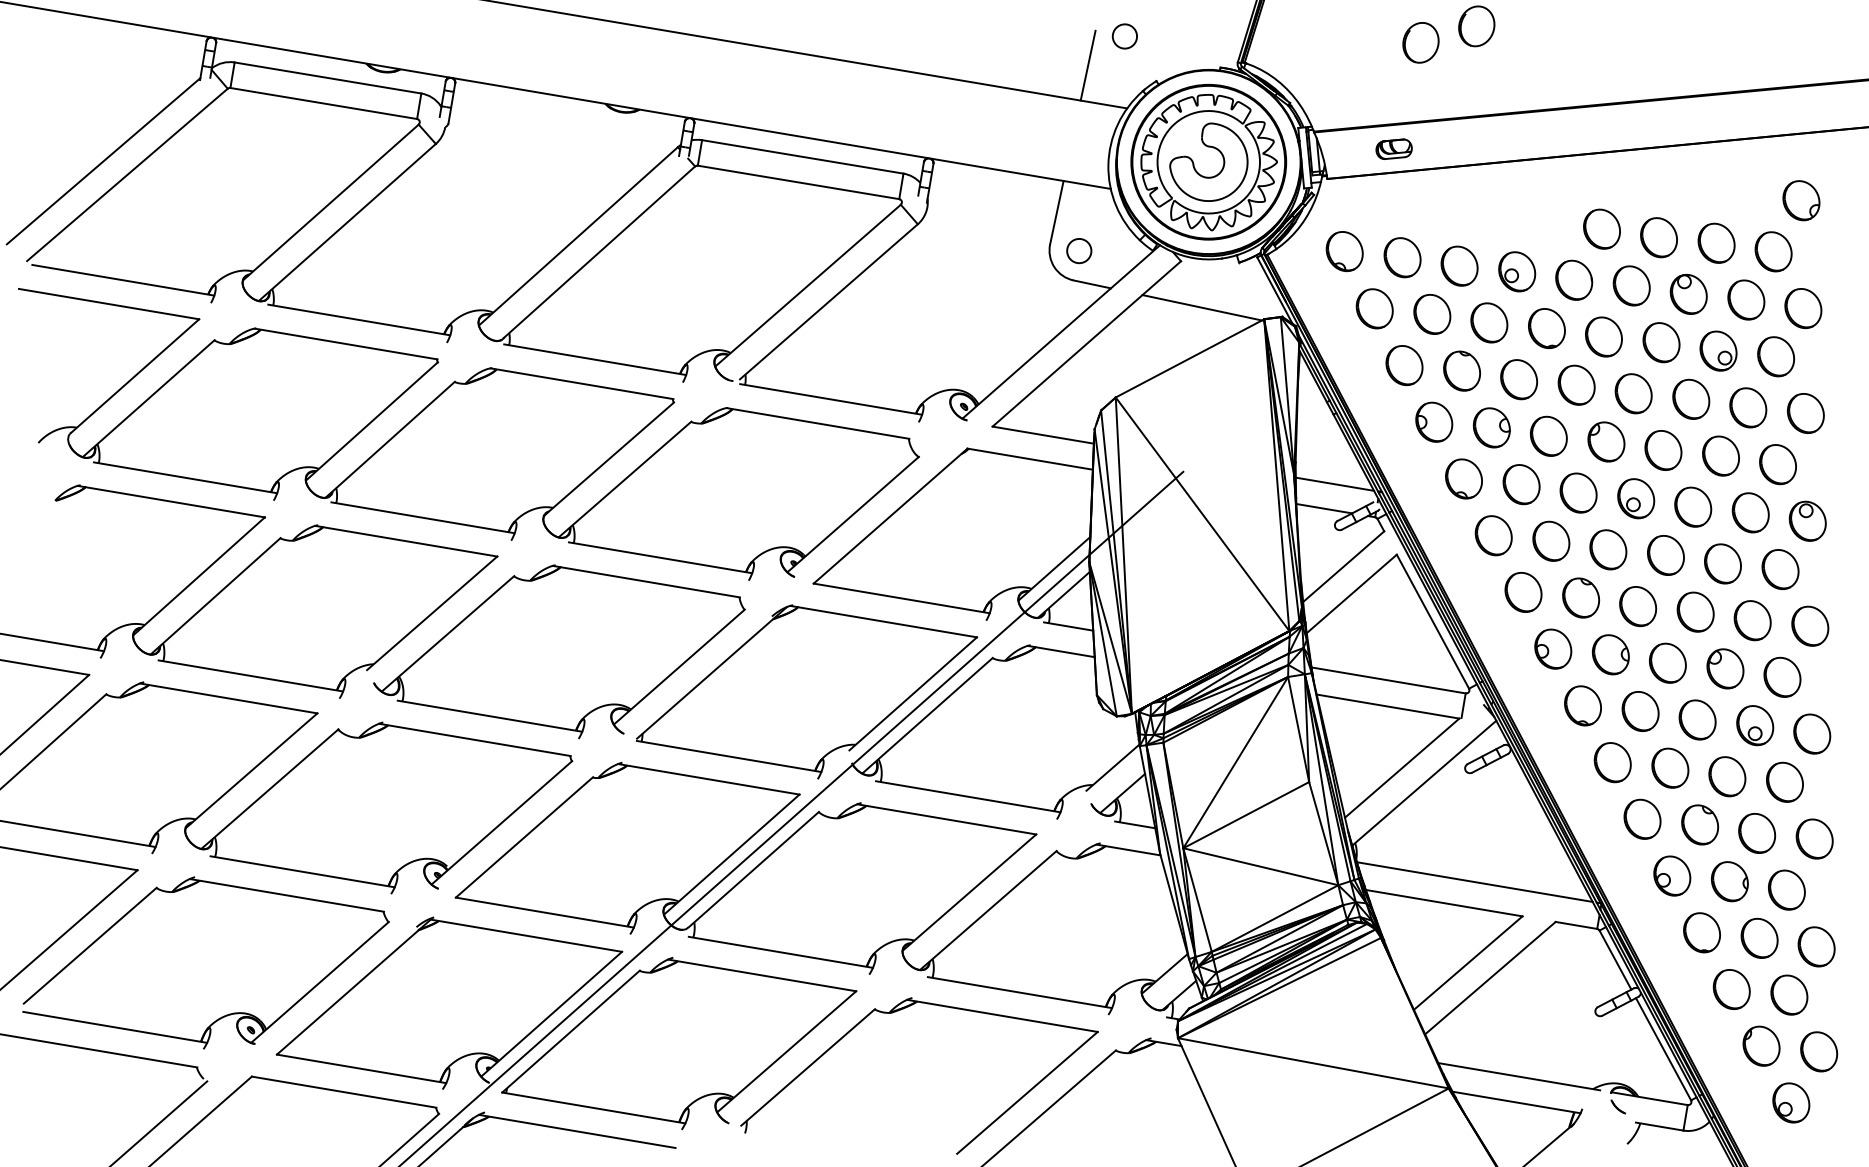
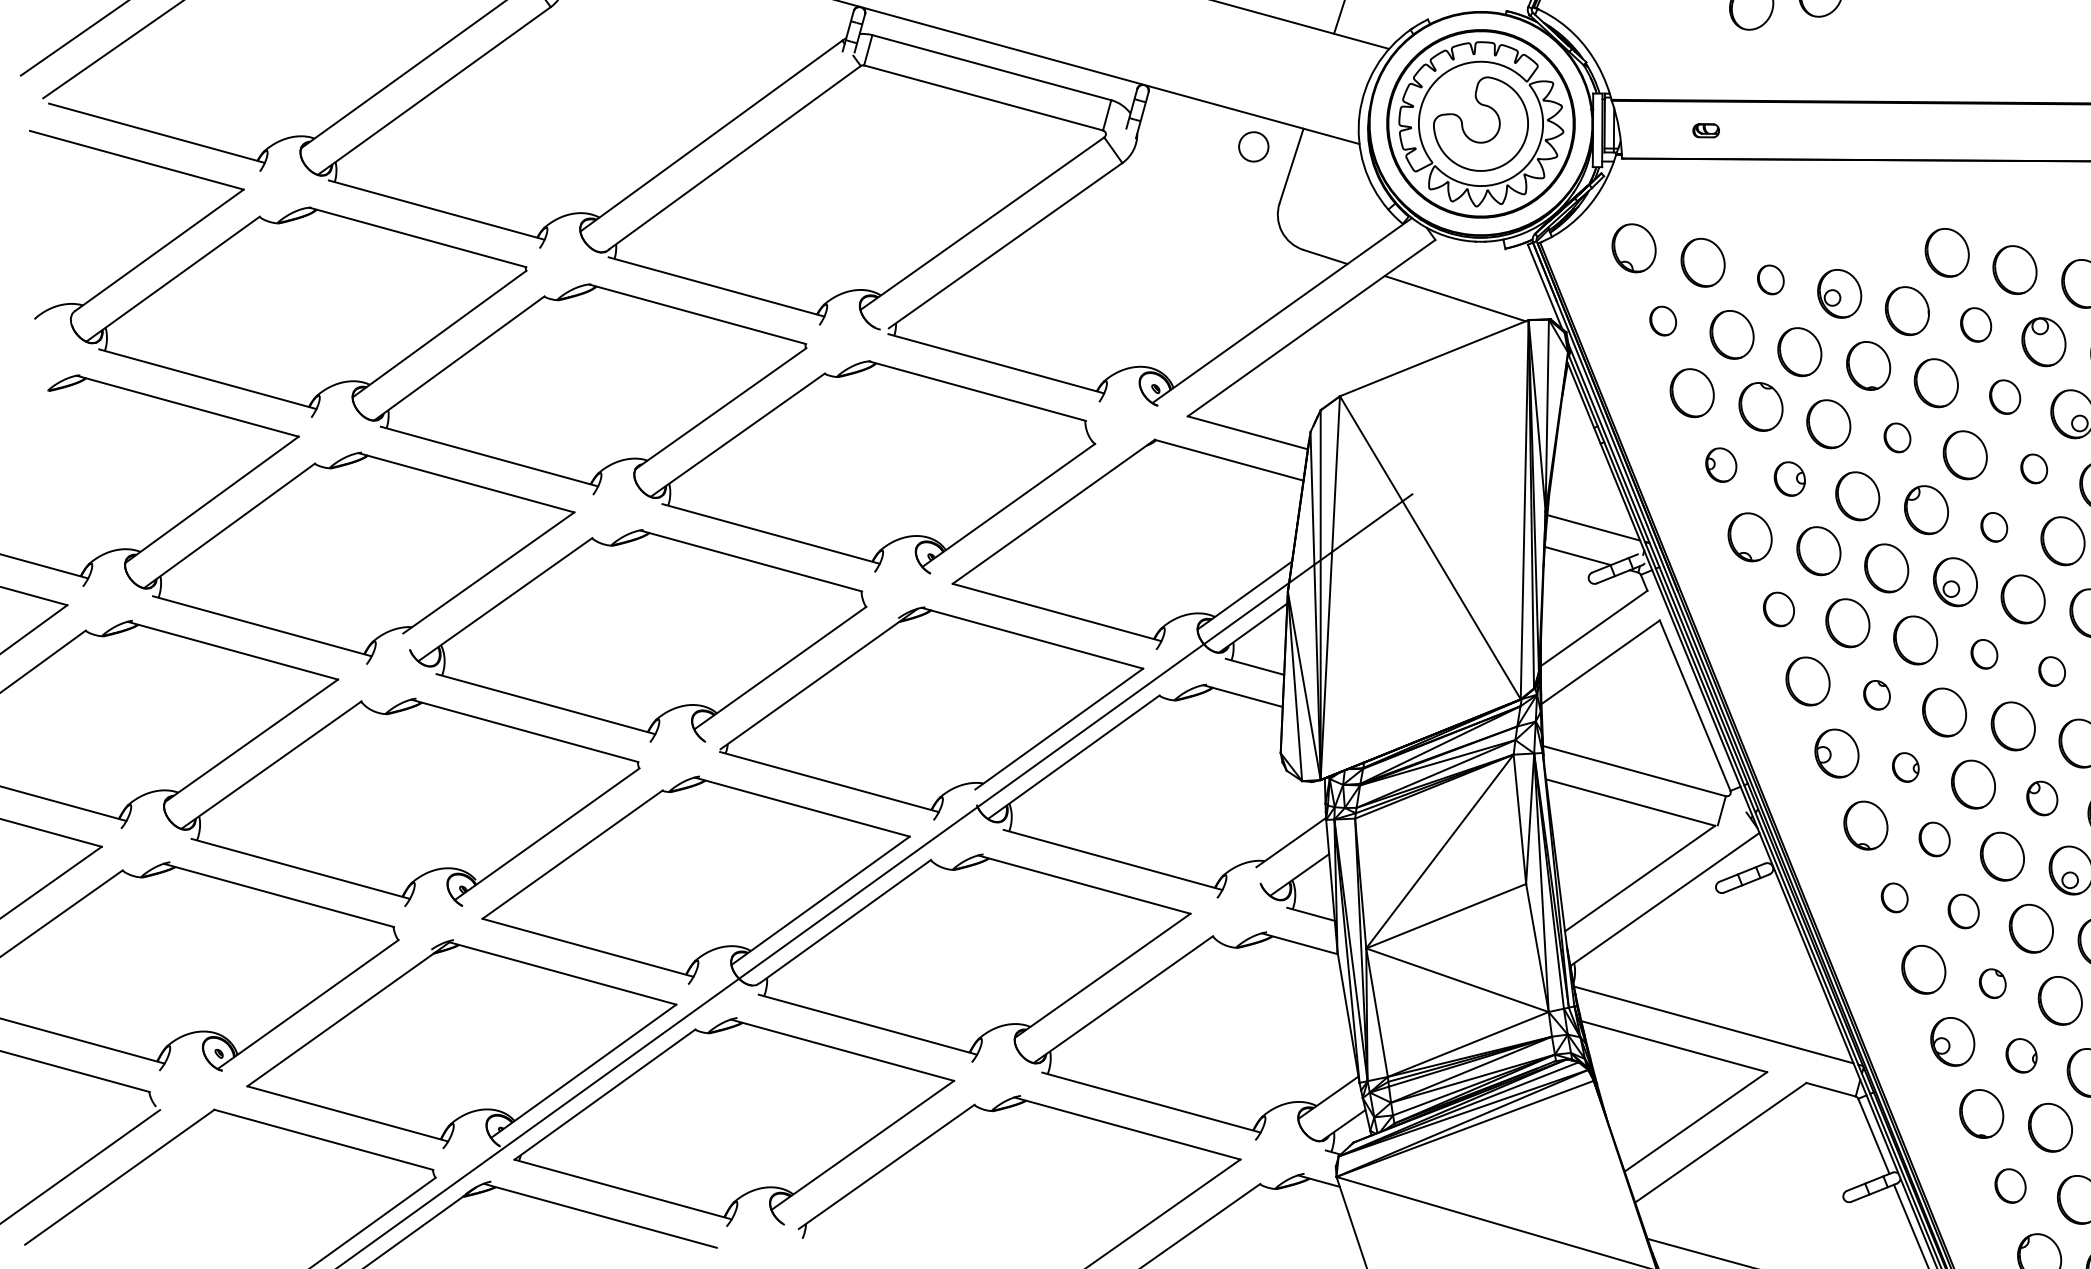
part: (1393, 148) -> (1705, 129), size x0.6
circle: (1079, 251) -> (1253, 147), moved
part: (1459, 265) -> (1770, 279), size x0.6
part: (1631, 285) -> (1975, 324), size x0.7
part: (1374, 308) -> (1663, 320), size x0.6
part: (1661, 342) -> (2005, 396), size x0.7
part: (1576, 384) -> (1897, 437), size x0.6
part: (1691, 398) -> (2034, 468), size x0.6
part: (1434, 421) -> (1721, 464), size x0.7
part: (1491, 427) -> (1789, 478), size x0.7
part: (1663, 450) -> (1994, 527), size x0.6
part: (1493, 535) -> (1778, 609), size x0.7
part: (1665, 555) -> (1983, 654), size x0.6
part: (1722, 563) -> (2051, 670), size x0.6
part: (1581, 597) -> (1877, 694), size x0.6
part: (1610, 654) -> (1905, 767), size x0.6
part: (1725, 668) -> (2042, 797), size x0.7
part: (1640, 711) -> (1934, 839), size x0.7
part: (1612, 762) -> (1894, 897), size x0.6
part: (1670, 767) -> (1963, 910), size x0.7
part: (1700, 824) -> (1993, 983), size x0.6
part: (1729, 881) -> (2021, 1055), size x0.7
part: (1731, 989) -> (2010, 1186), size x0.7

